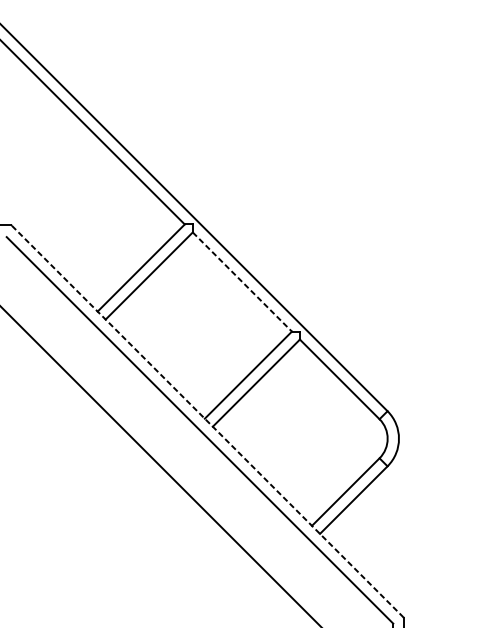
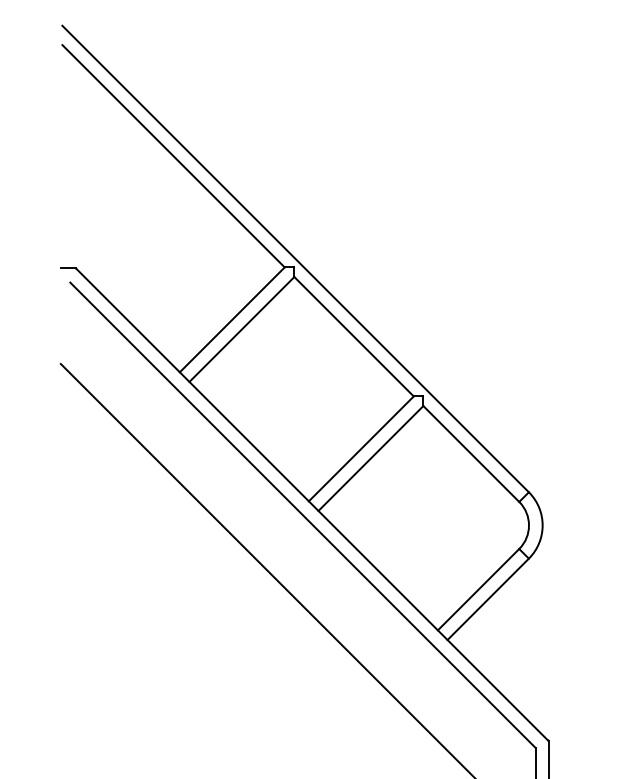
line: (242, 282) -> (354, 337), dashed -> solid
line: (207, 421) -> (312, 504), dashed -> solid

